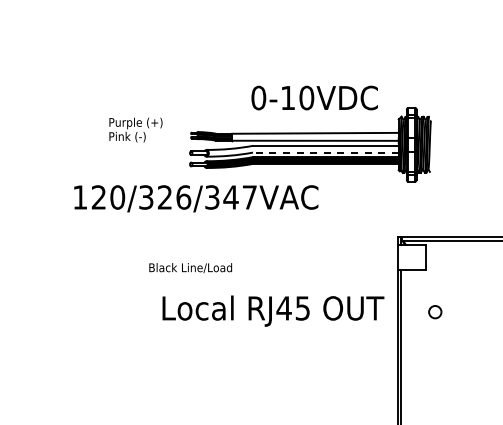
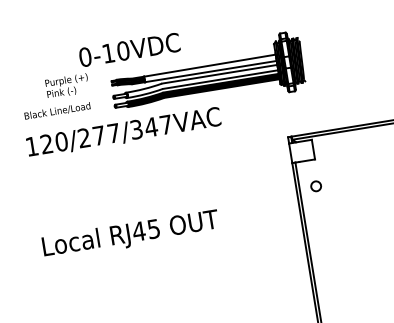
text: (314, 97) -> (129, 49), moved
line: (325, 152) -> (220, 79), dashed -> solid
text: (165, 197) -> (99, 135), 120/326/347VAC -> 120/277/347VAC
text: (190, 268) -> (57, 111), moved
text: (273, 310) -> (130, 234), moved
circle: (435, 312) -> (316, 186), moved

